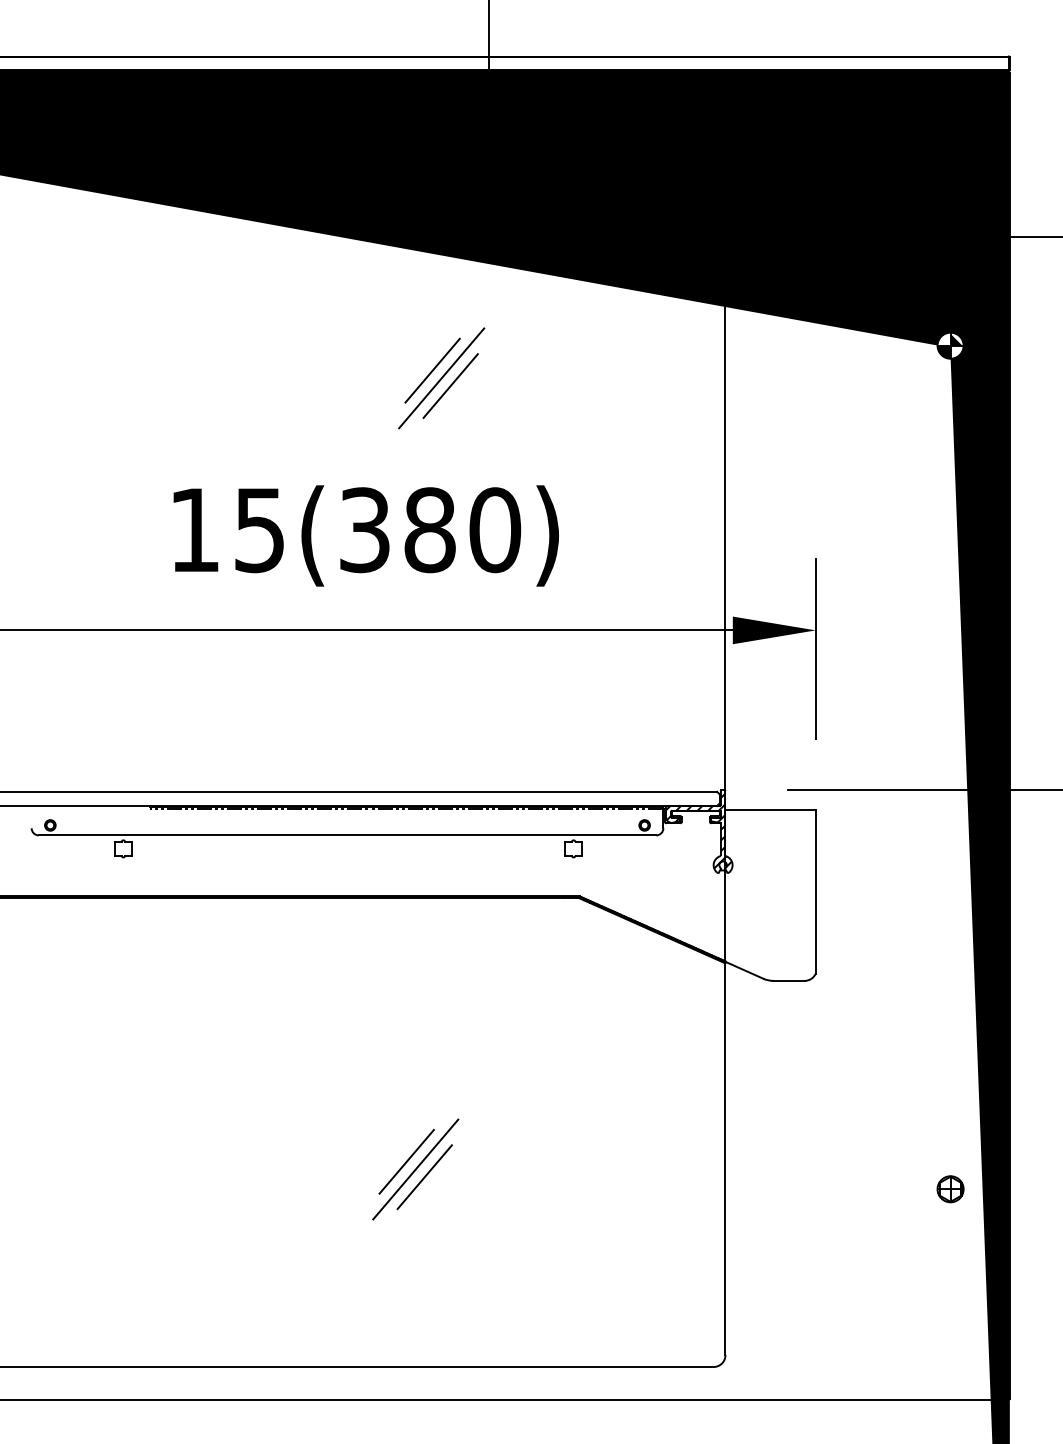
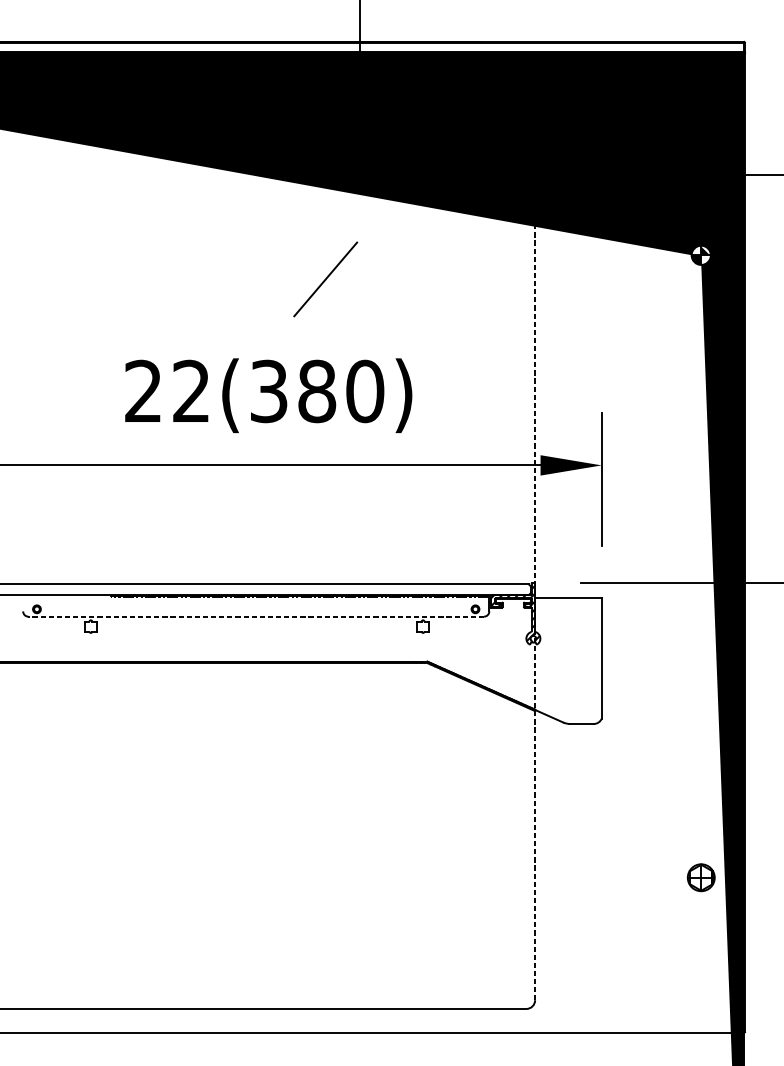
line: (432, 370) -> (318, 273), removed
line: (450, 385) -> (332, 284), removed
text: (226, 530) -> (166, 391), 15(380) -> 22(380)
line: (725, 802) -> (535, 592), solid -> dashed
line: (347, 835) -> (256, 616), solid -> dashed
line: (406, 1161) -> (299, 857), removed
line: (415, 1169) -> (306, 863), removed
line: (424, 1177) -> (313, 869), removed
part: (950, 1189) -> (701, 877), size x1.4

